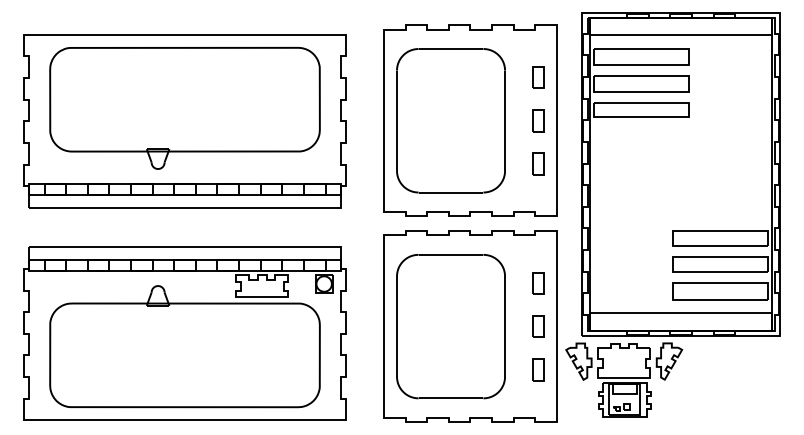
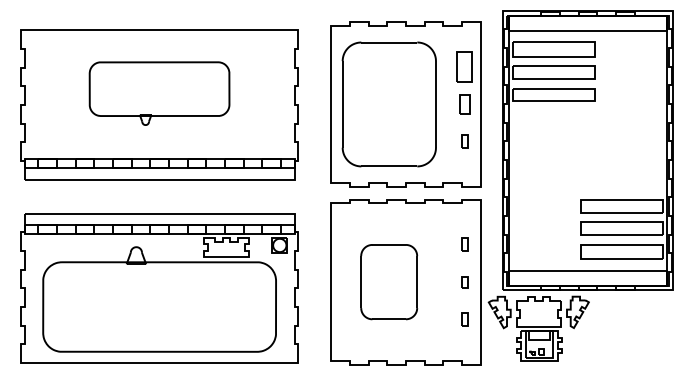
part: (538, 76) -> (464, 66), size x1.6
part: (184, 108) -> (159, 93), size x0.6
part: (538, 163) -> (464, 141), size x0.7
part: (538, 282) -> (464, 244), size x0.7
part: (450, 325) -> (388, 281), size x0.6
part: (538, 326) -> (464, 282), size x0.6
part: (538, 369) -> (464, 319), size x0.7

